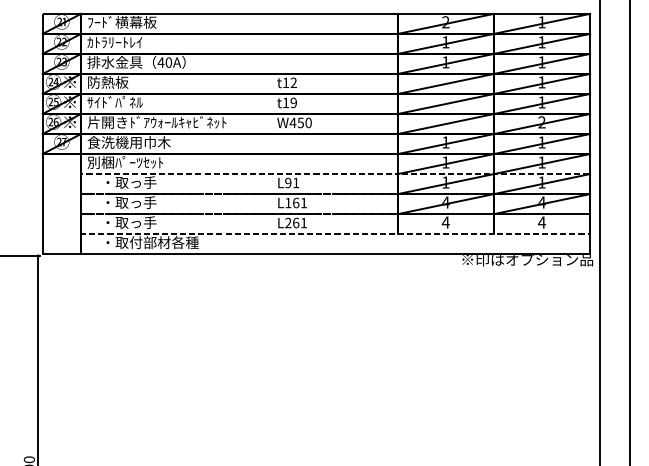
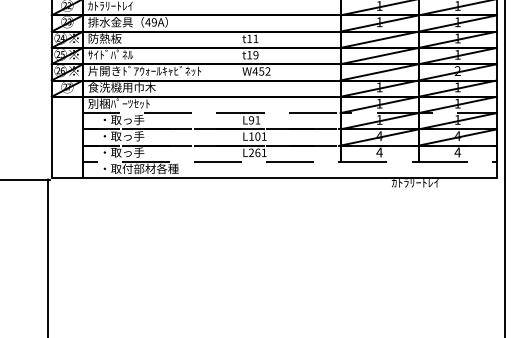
text: (168, 62) -> (154, 22), 40A -> 49A
text: (293, 82) -> (255, 38), t12 -> t11
text: (308, 122) -> (267, 71), W450 -> W452
text: (296, 202) -> (258, 136), L161 -> L101
text: (527, 260) -> (445, 183), ※印はオプション品 -> ｶﾄﾗﾘｰﾄﾚｲ

